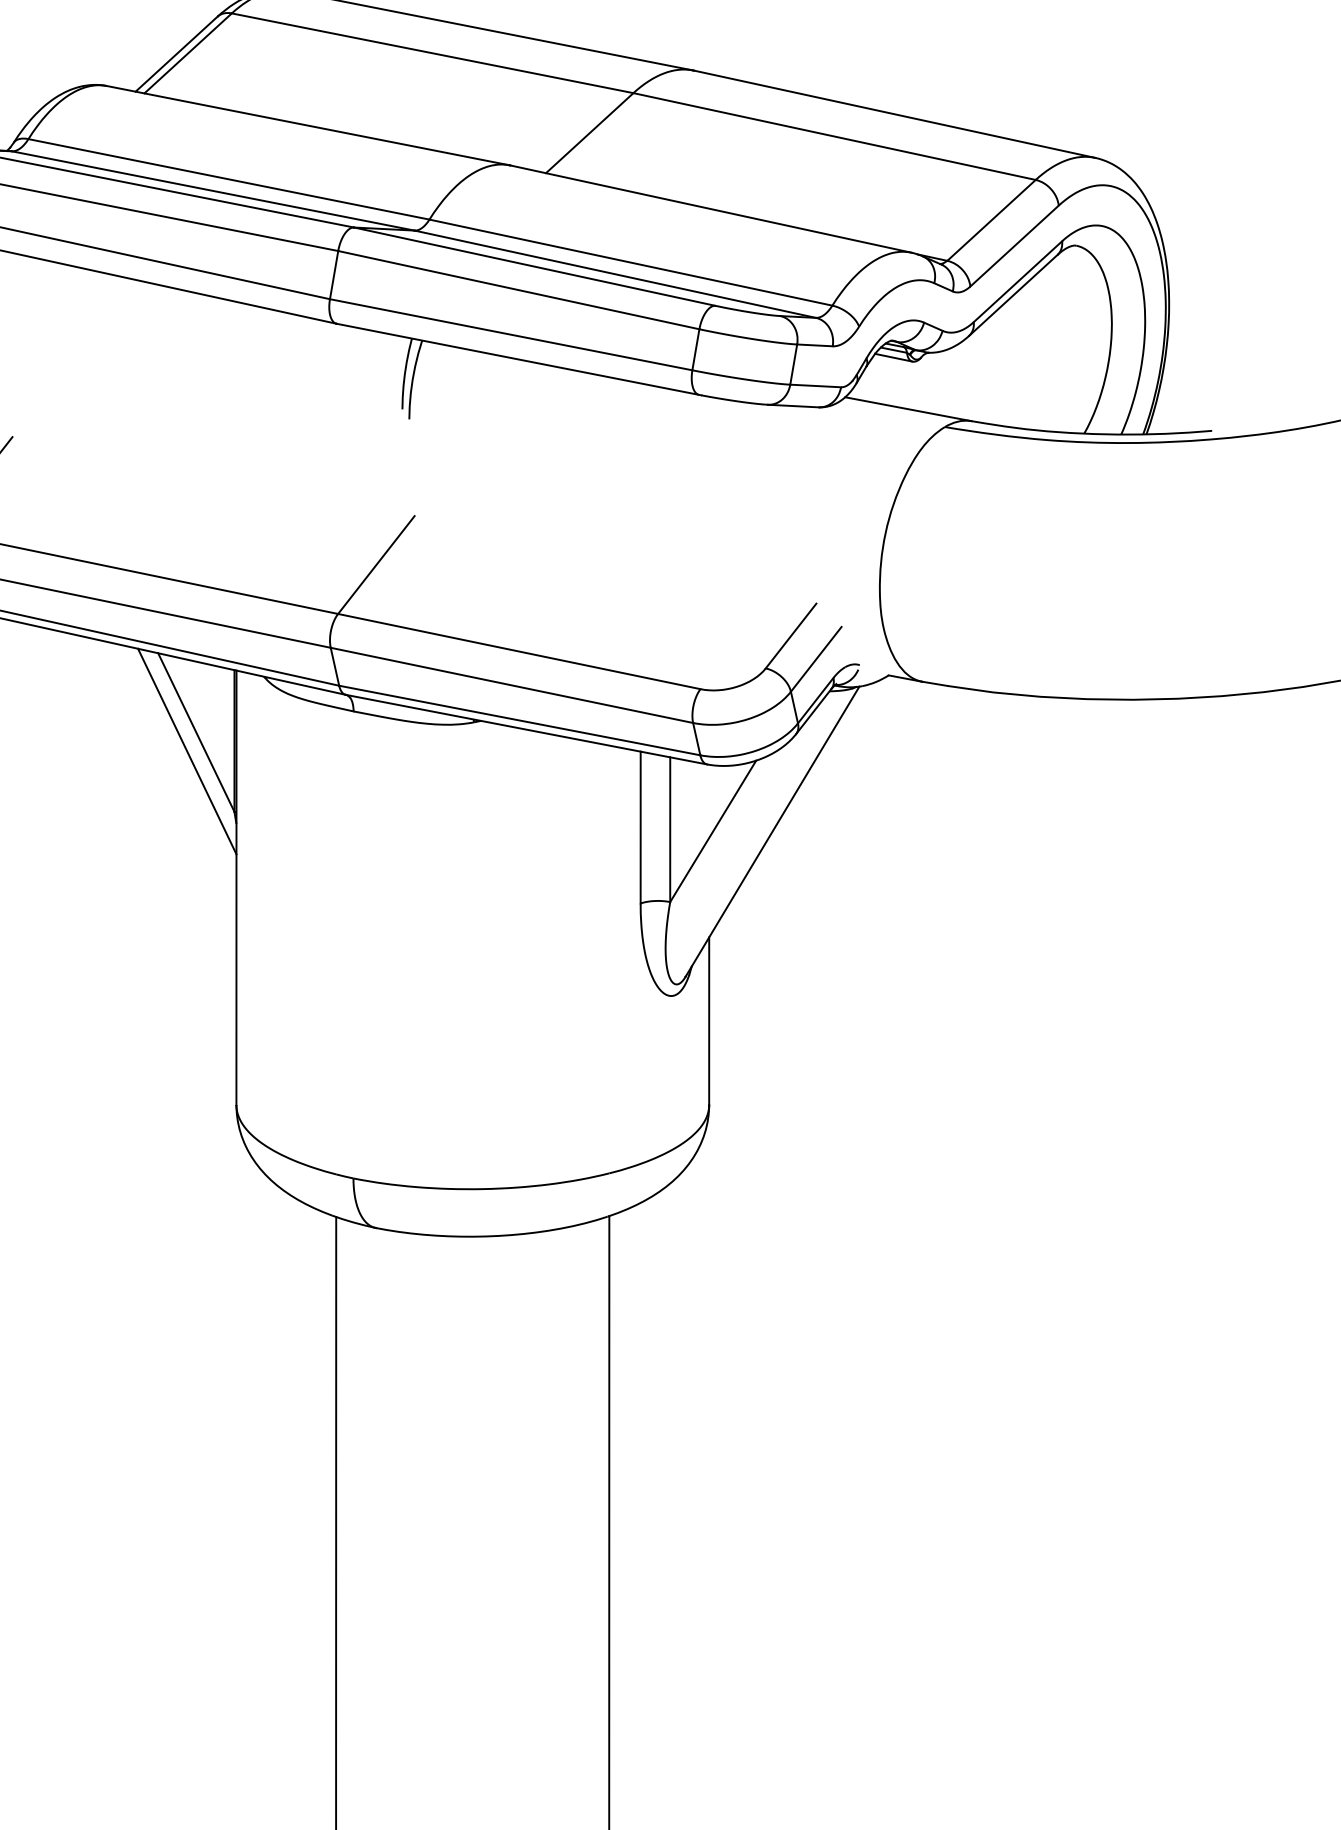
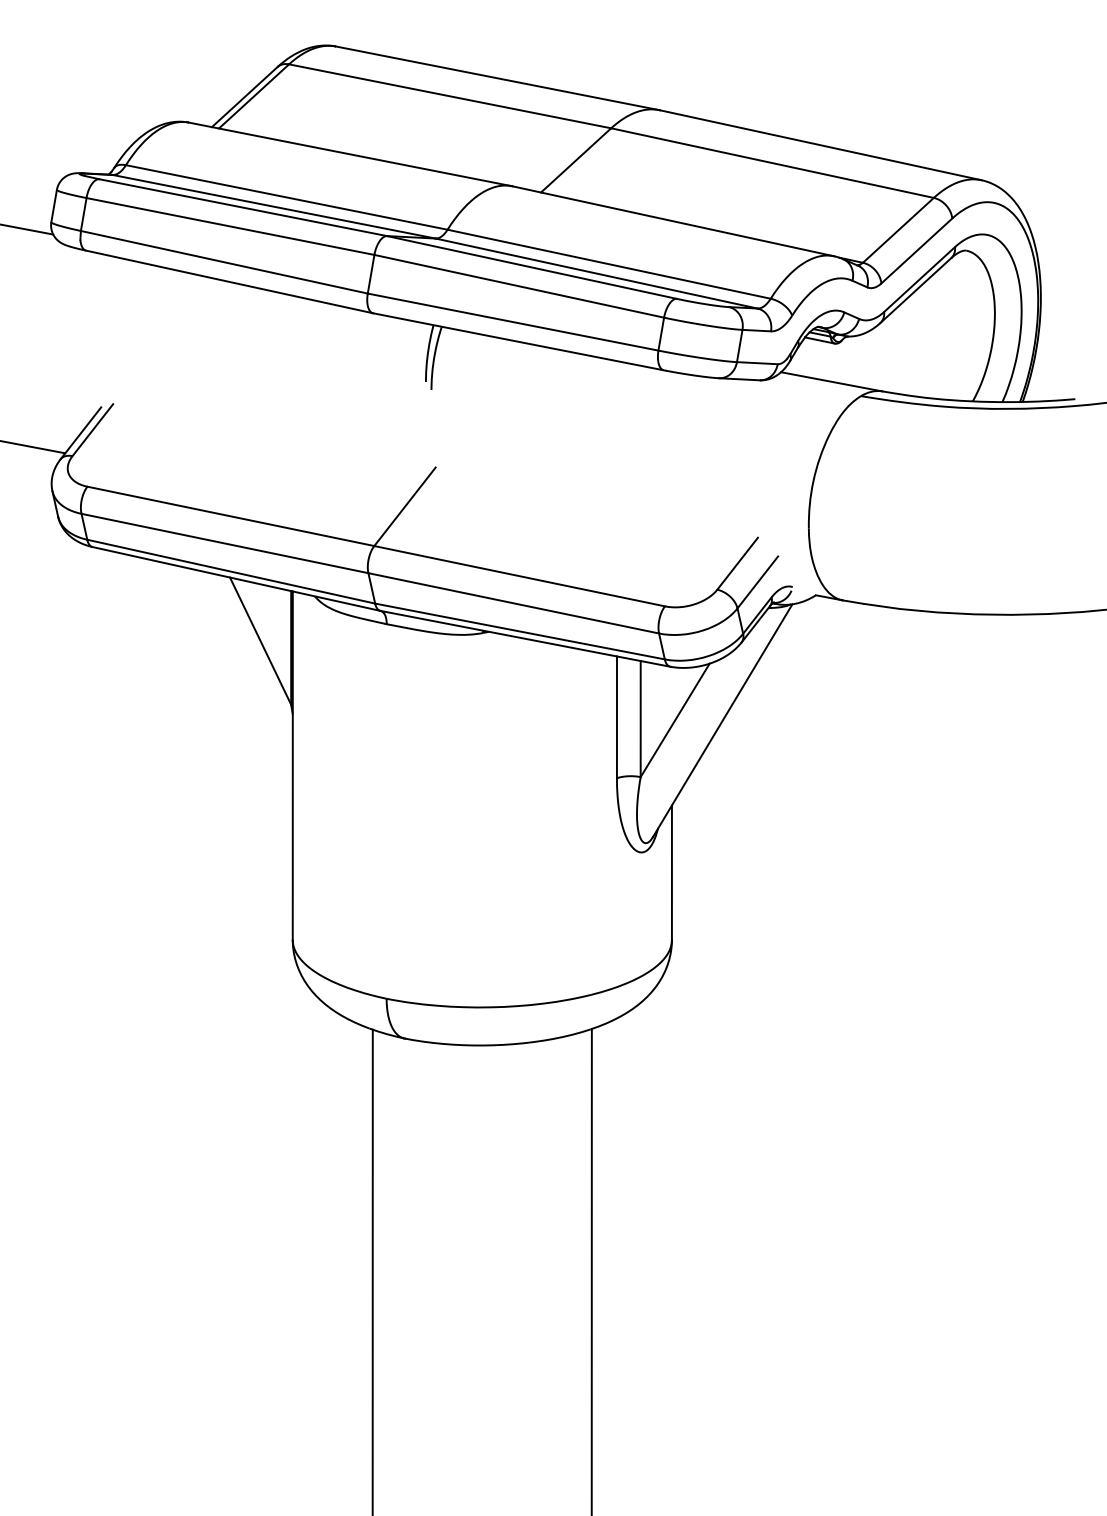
line: (186, 750) -> (252, 655), removed

